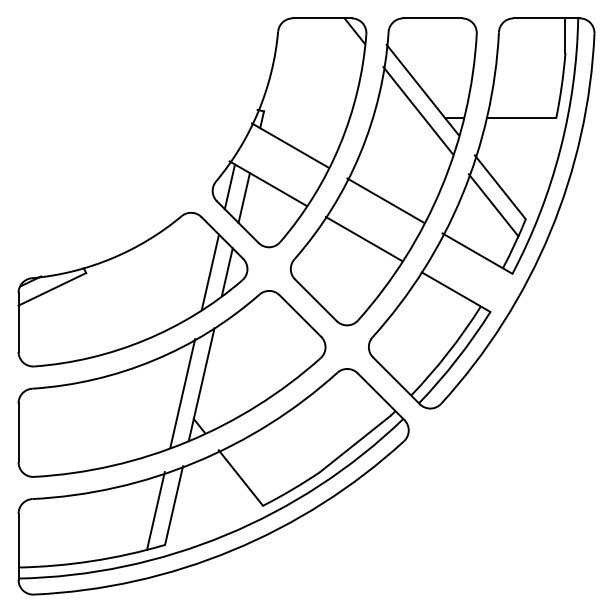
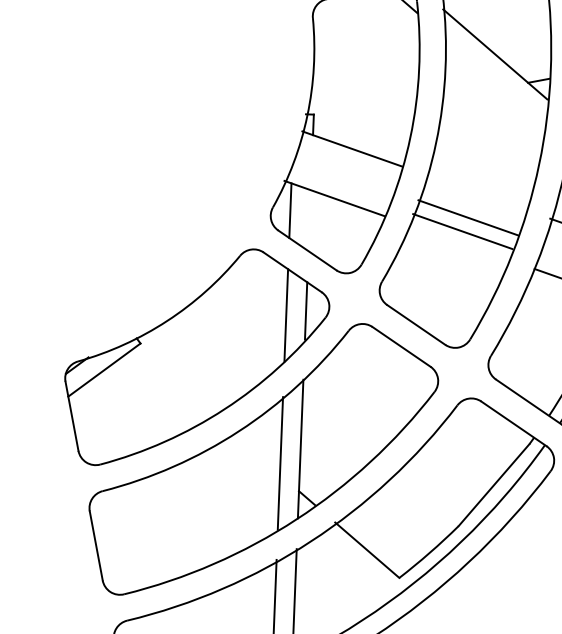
line: (417, 110) -> (493, 79), removed
line: (243, 197) -> (308, 220), removed
line: (385, 200) -> (462, 231), moved
line: (363, 239) -> (467, 218), moved

